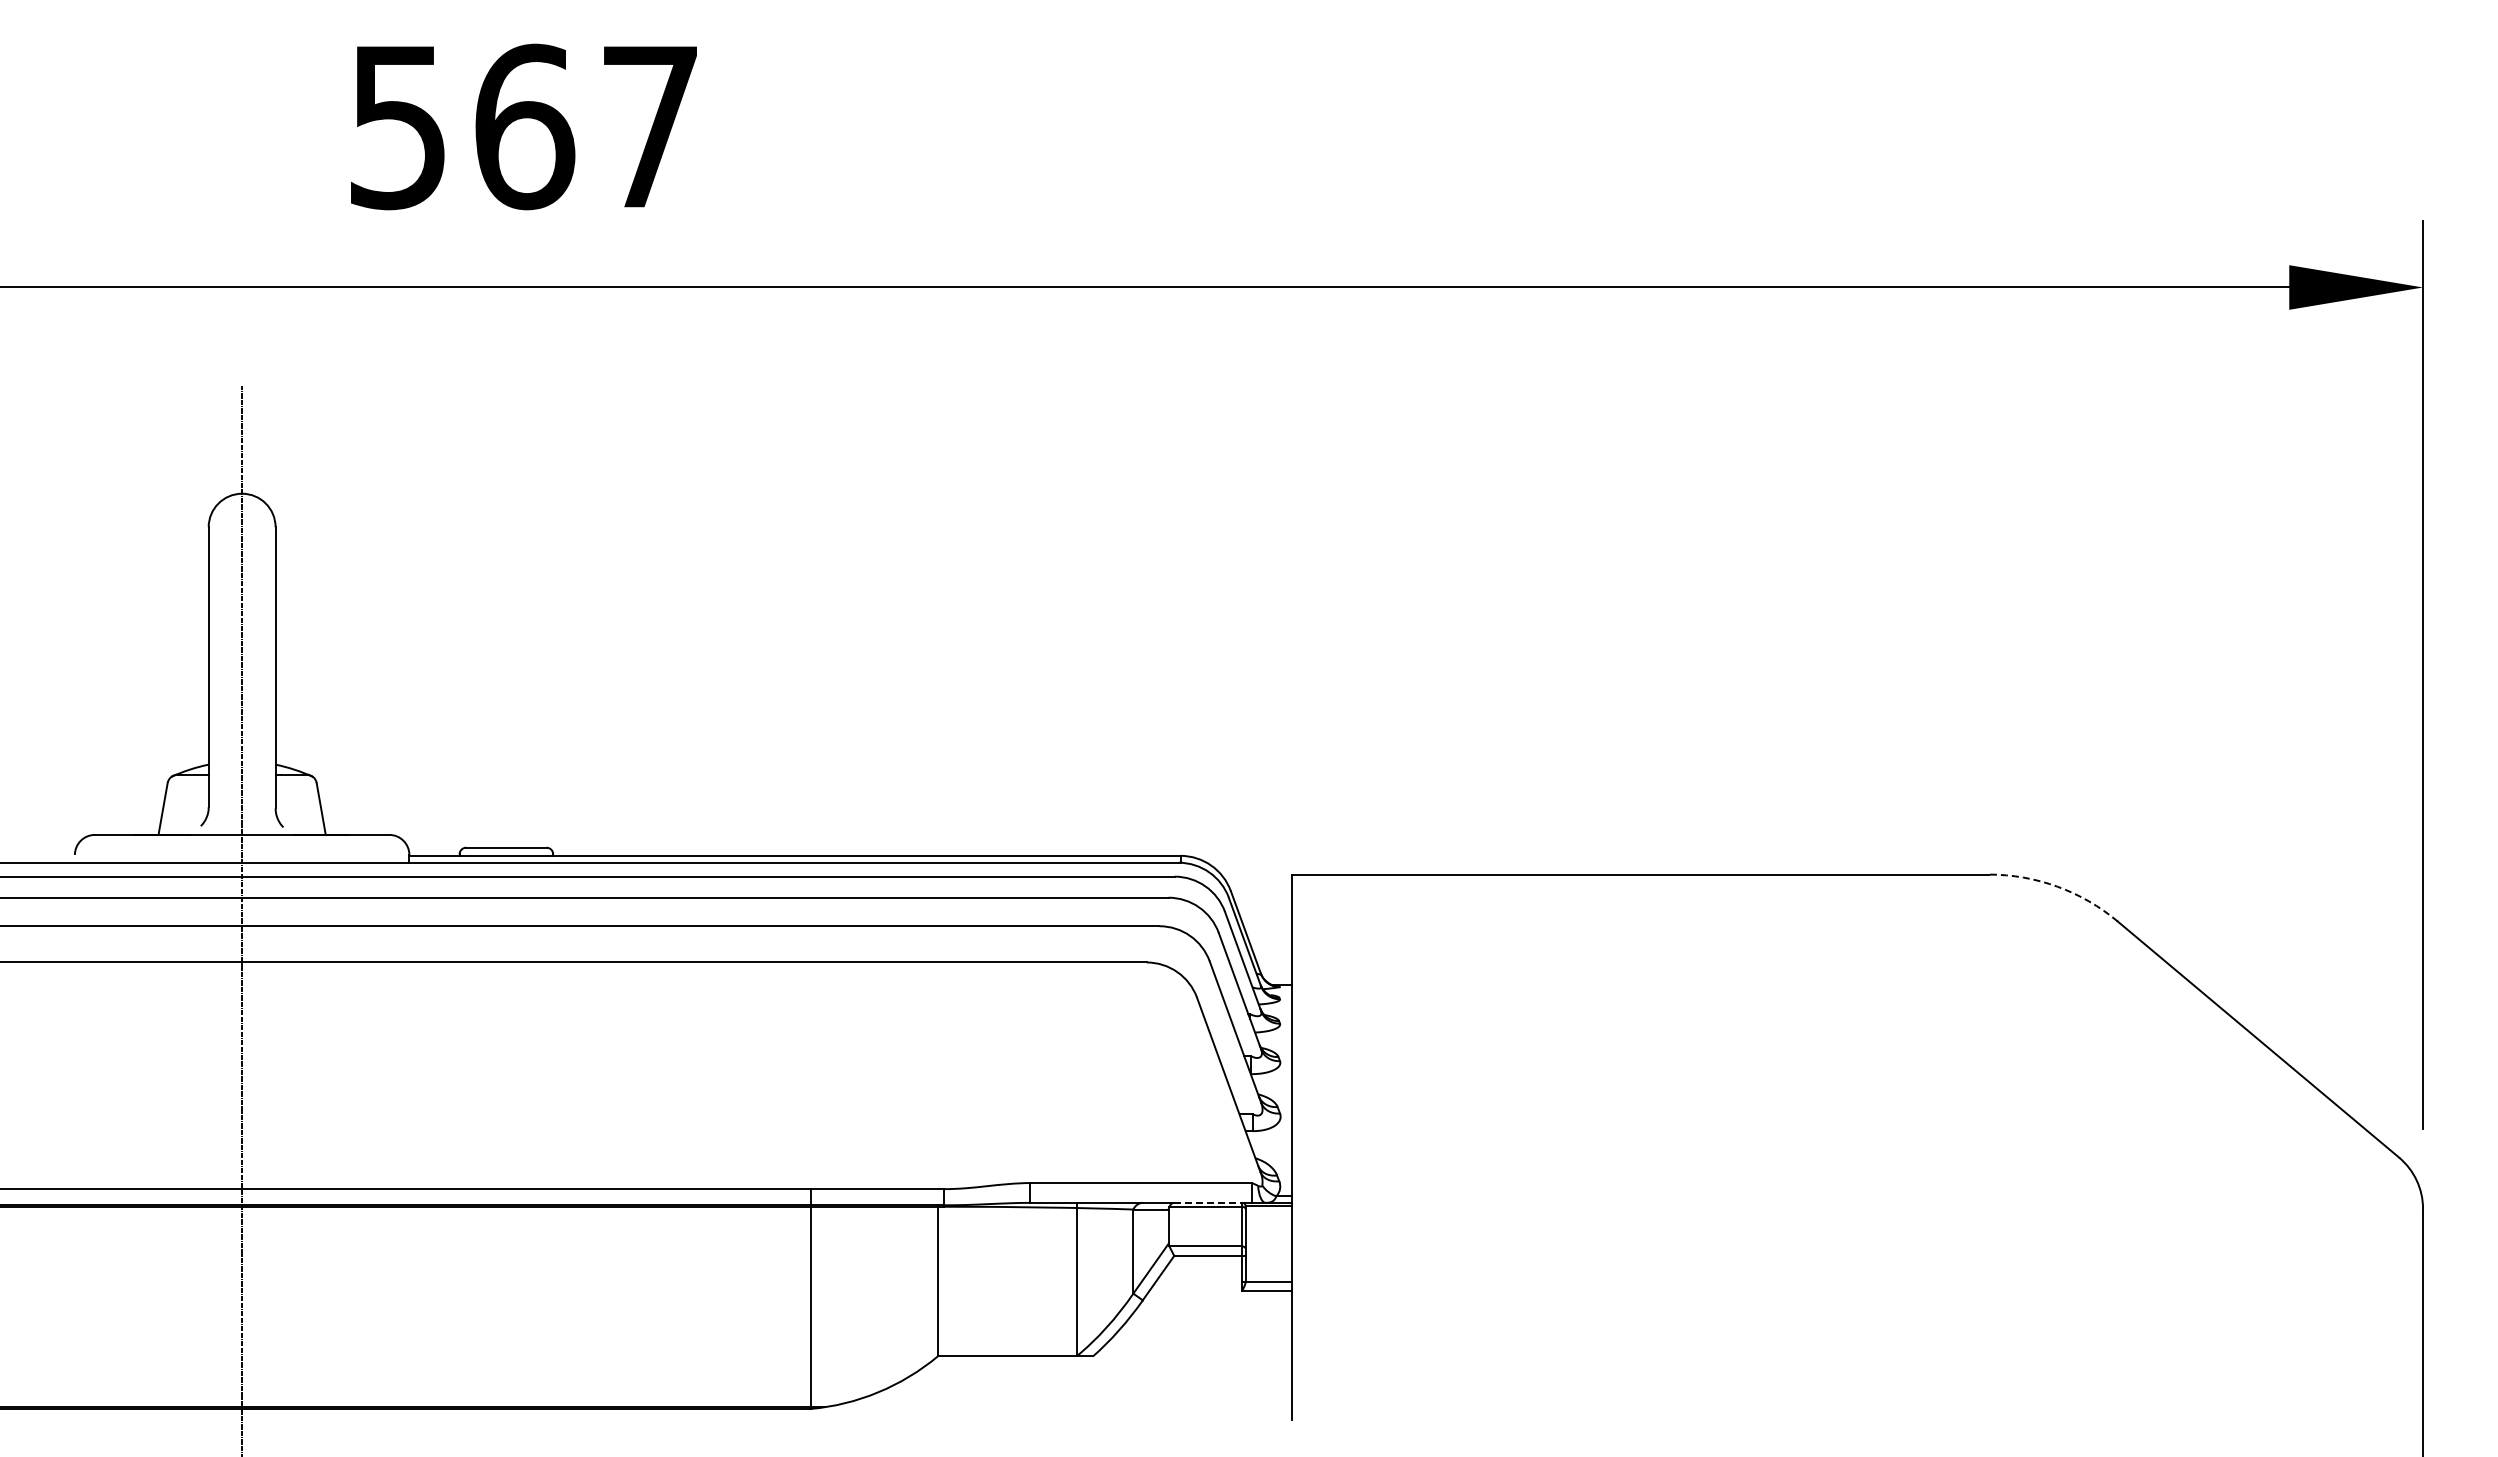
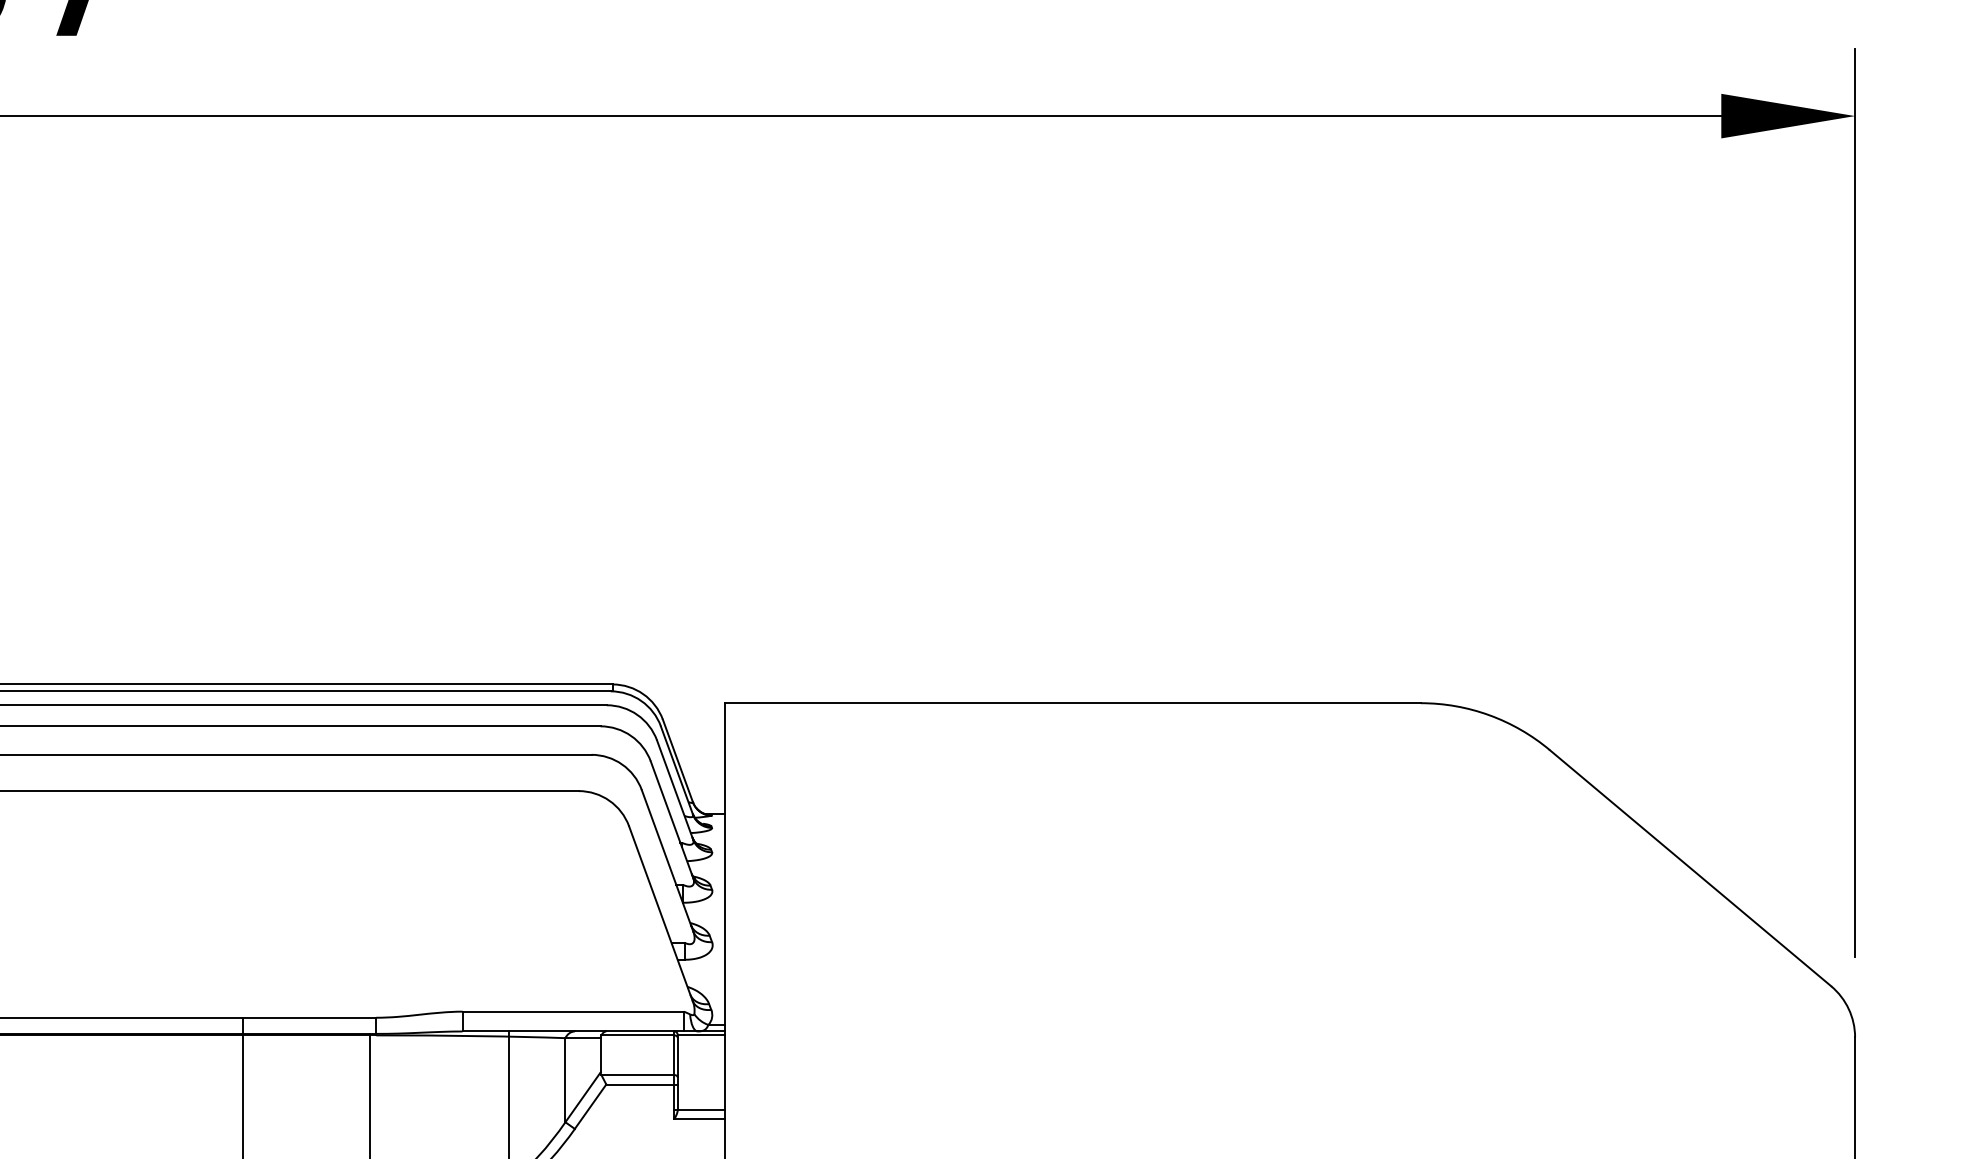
arc: (2057, 886) -> (1489, 715), dashed -> solid
line: (1208, 1202) -> (640, 1031), dashed -> solid

